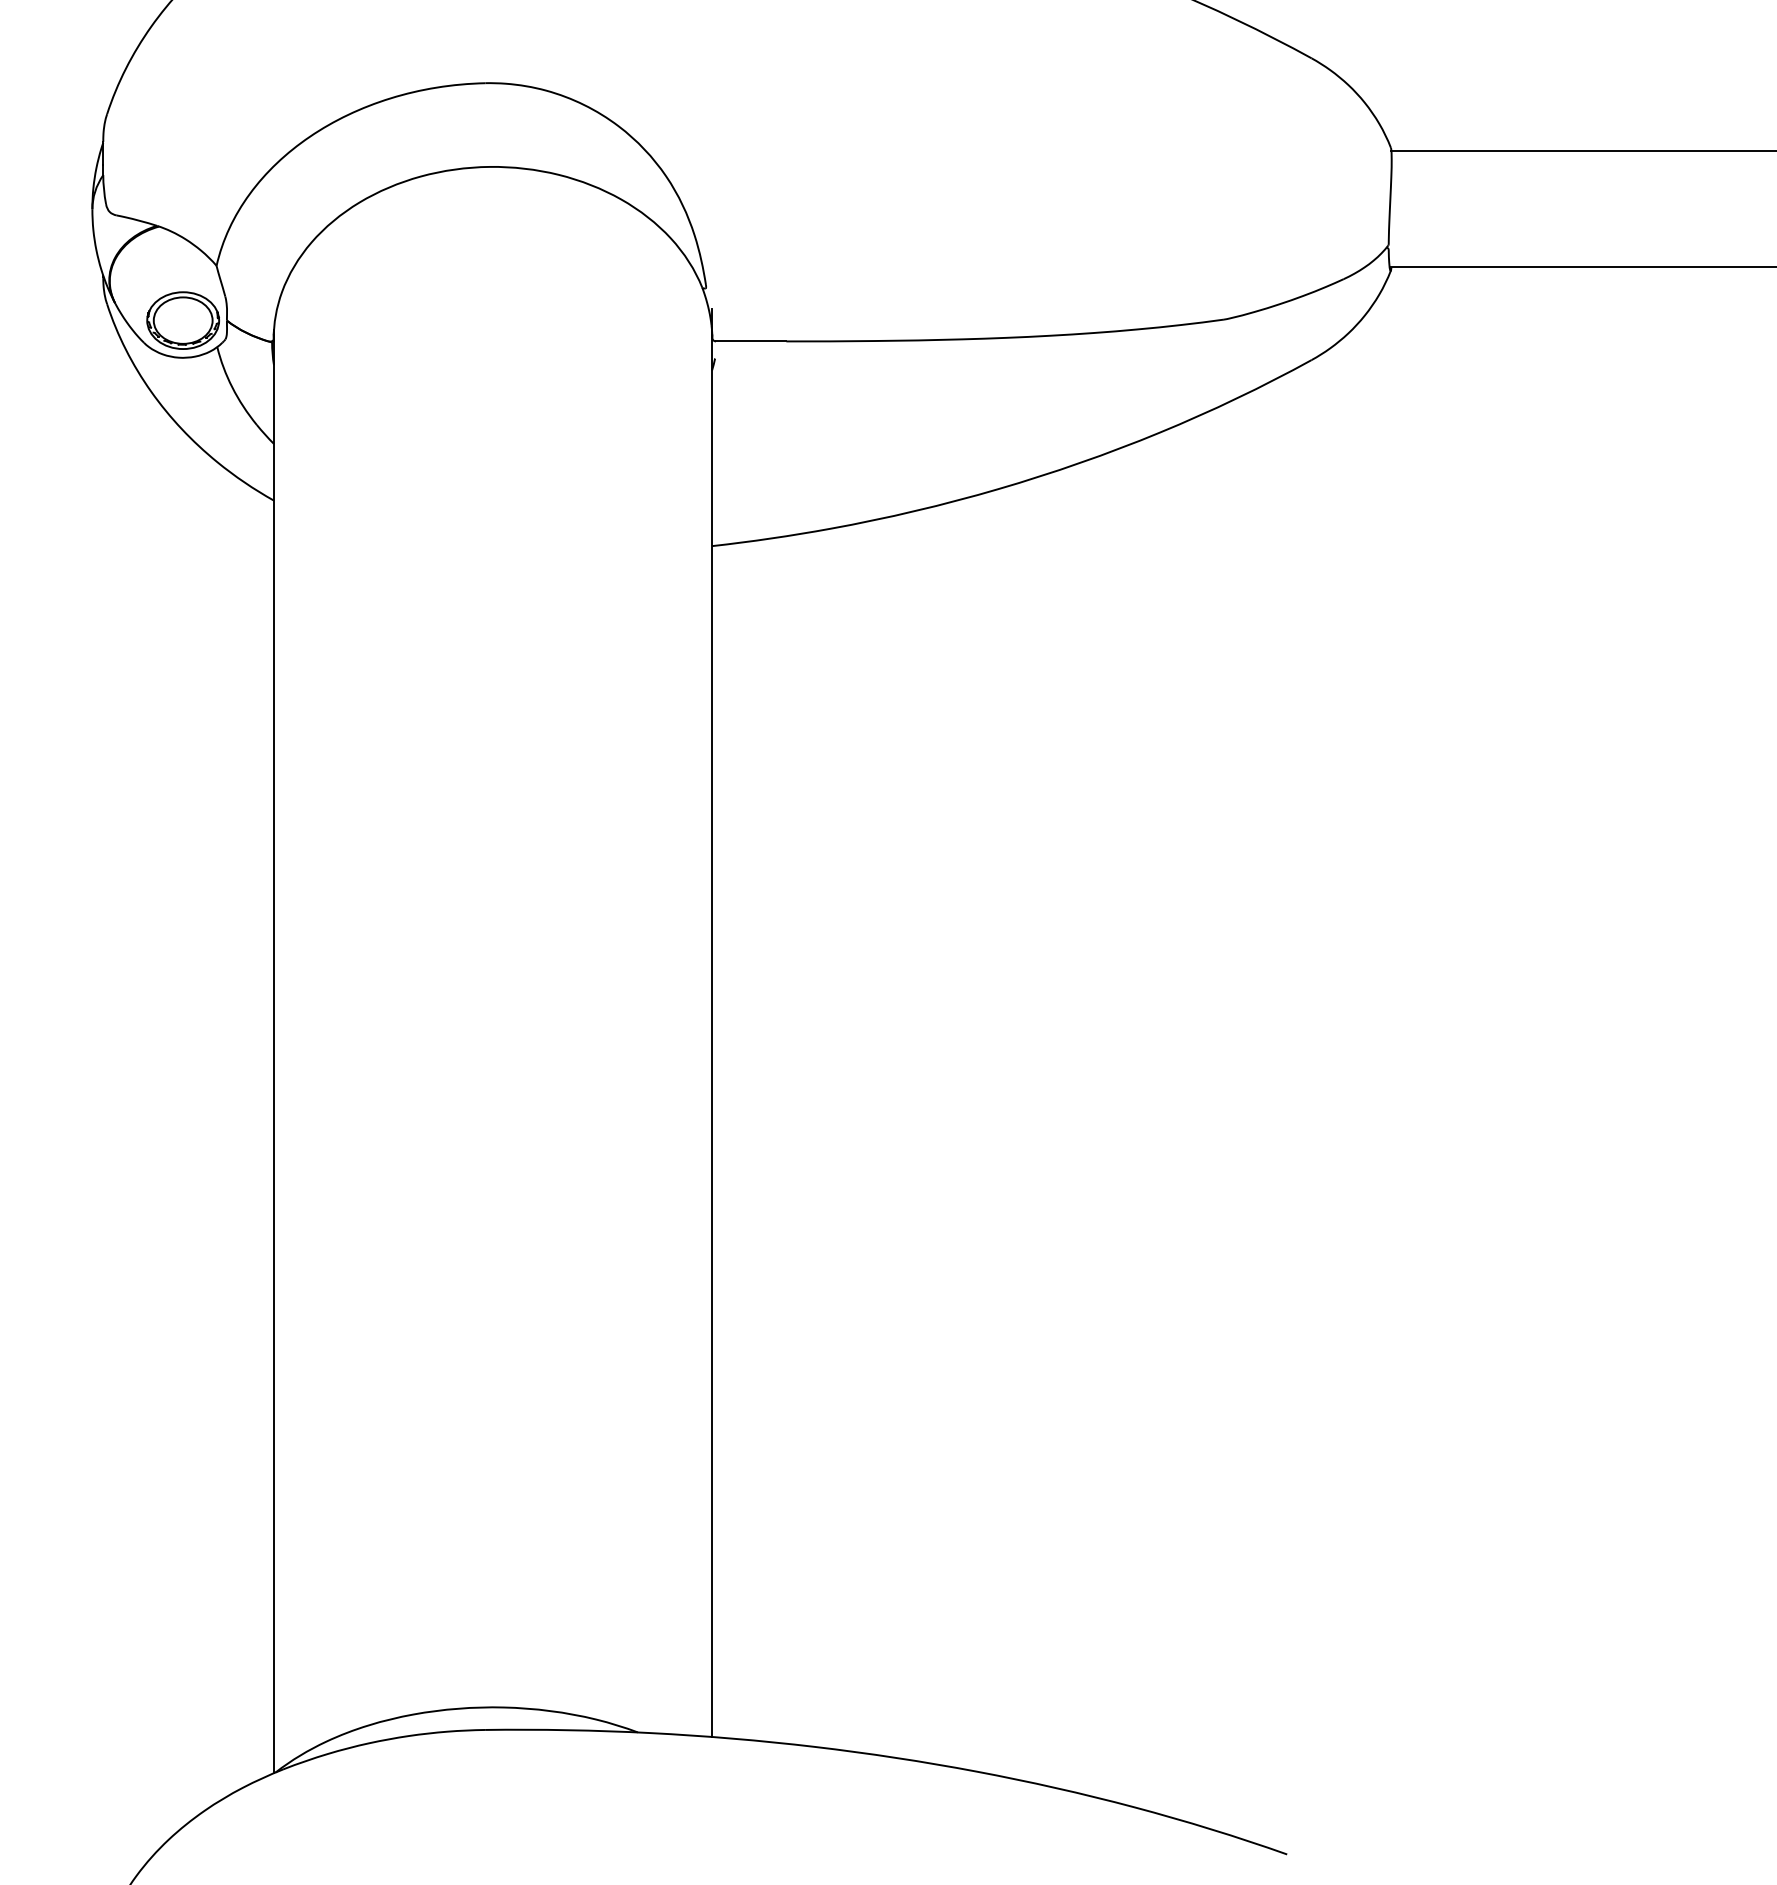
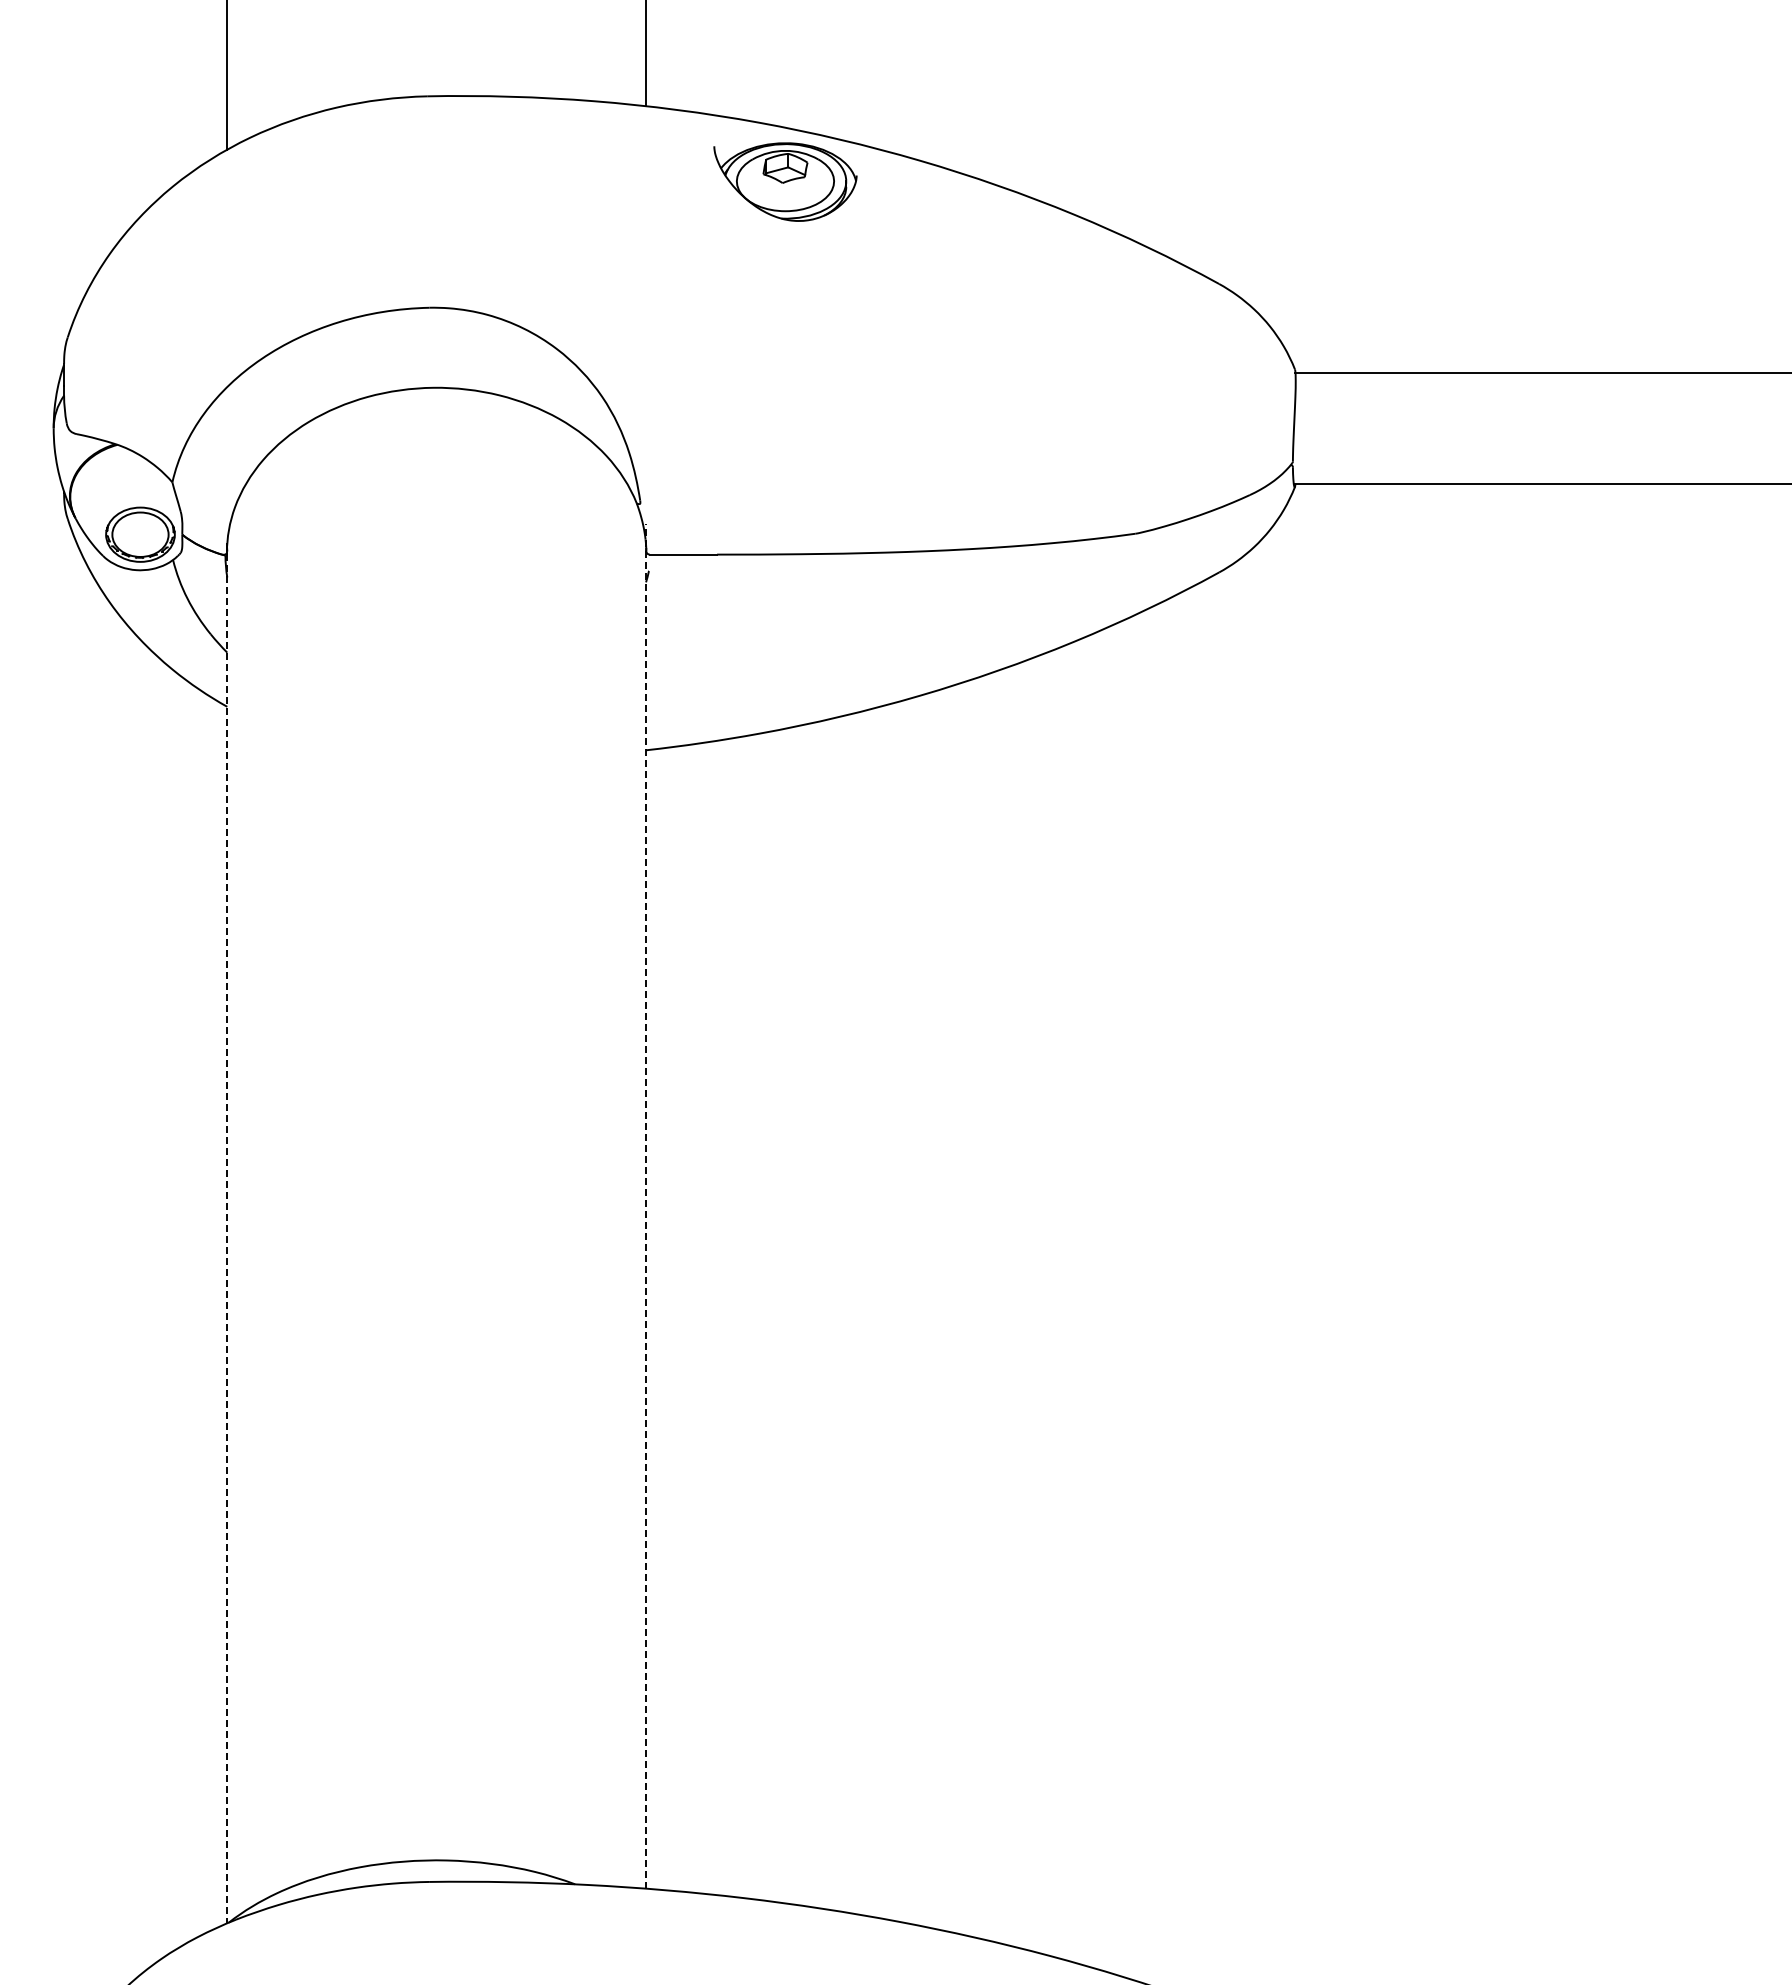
line: (712, 1022) -> (646, 1205), solid -> dashed
line: (274, 1051) -> (227, 1233), solid -> dashed

